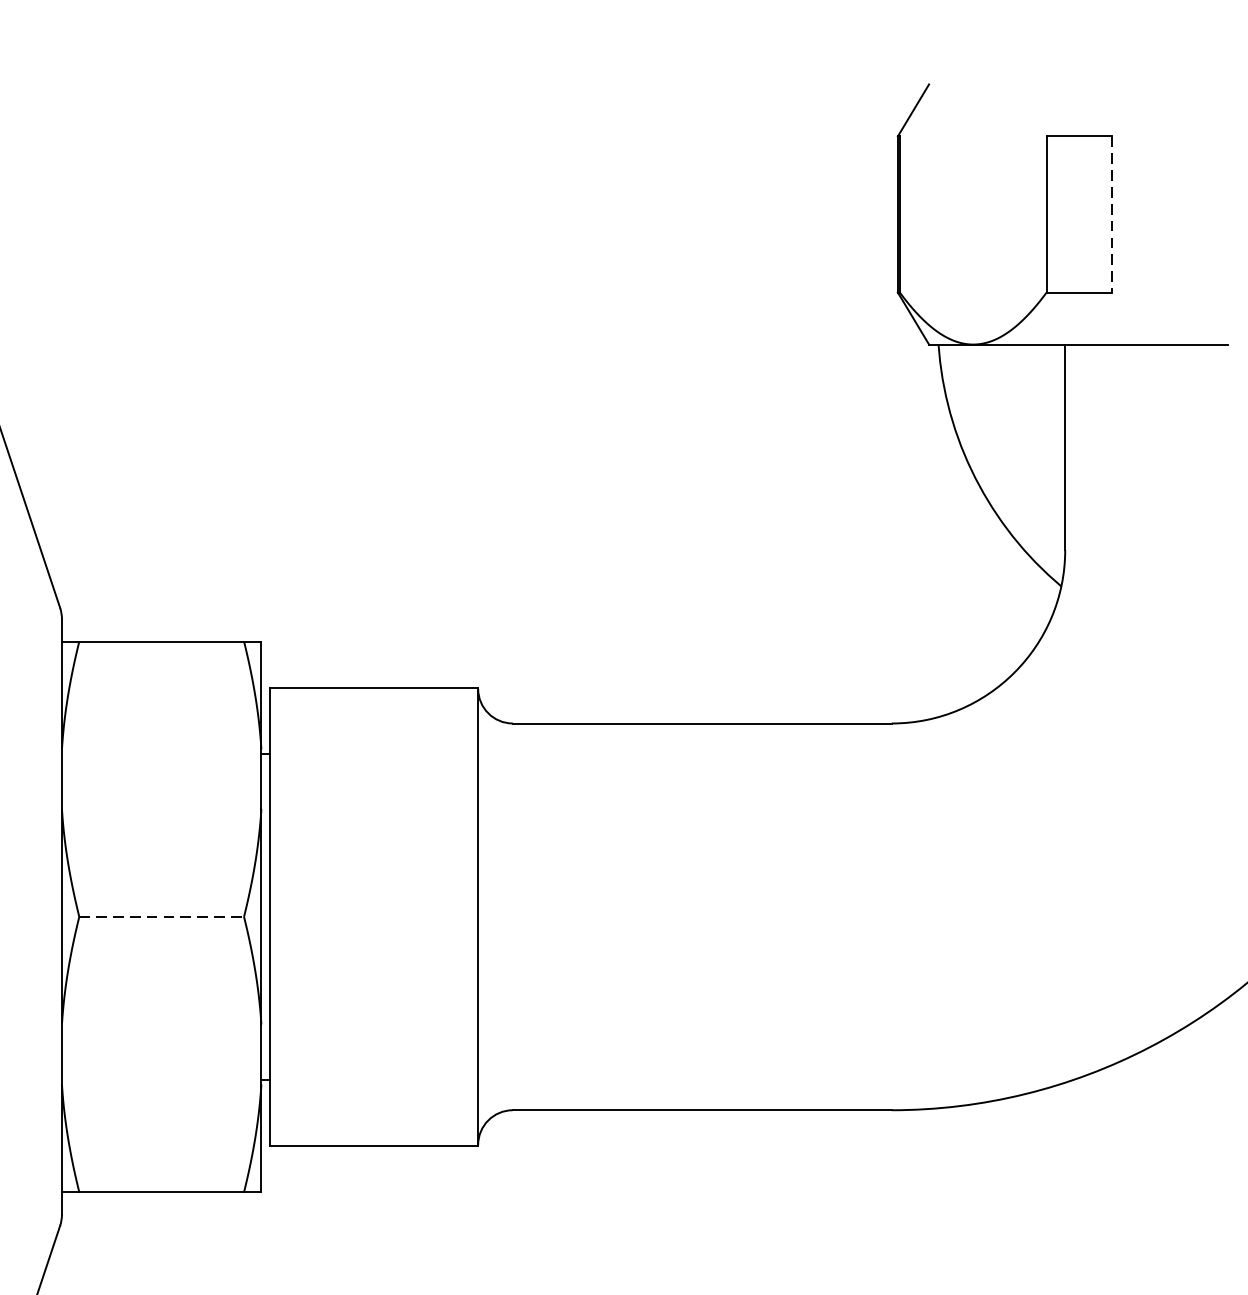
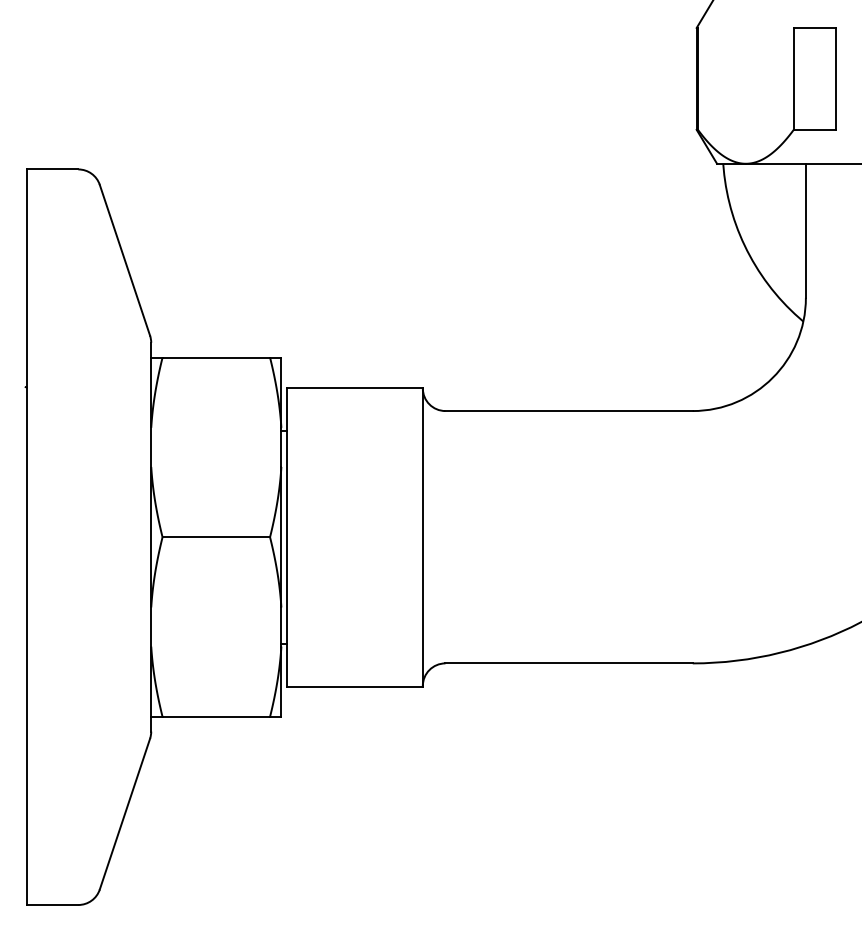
line: (1112, 213) -> (836, 78), dashed -> solid
line: (161, 917) -> (216, 537), dashed -> solid

